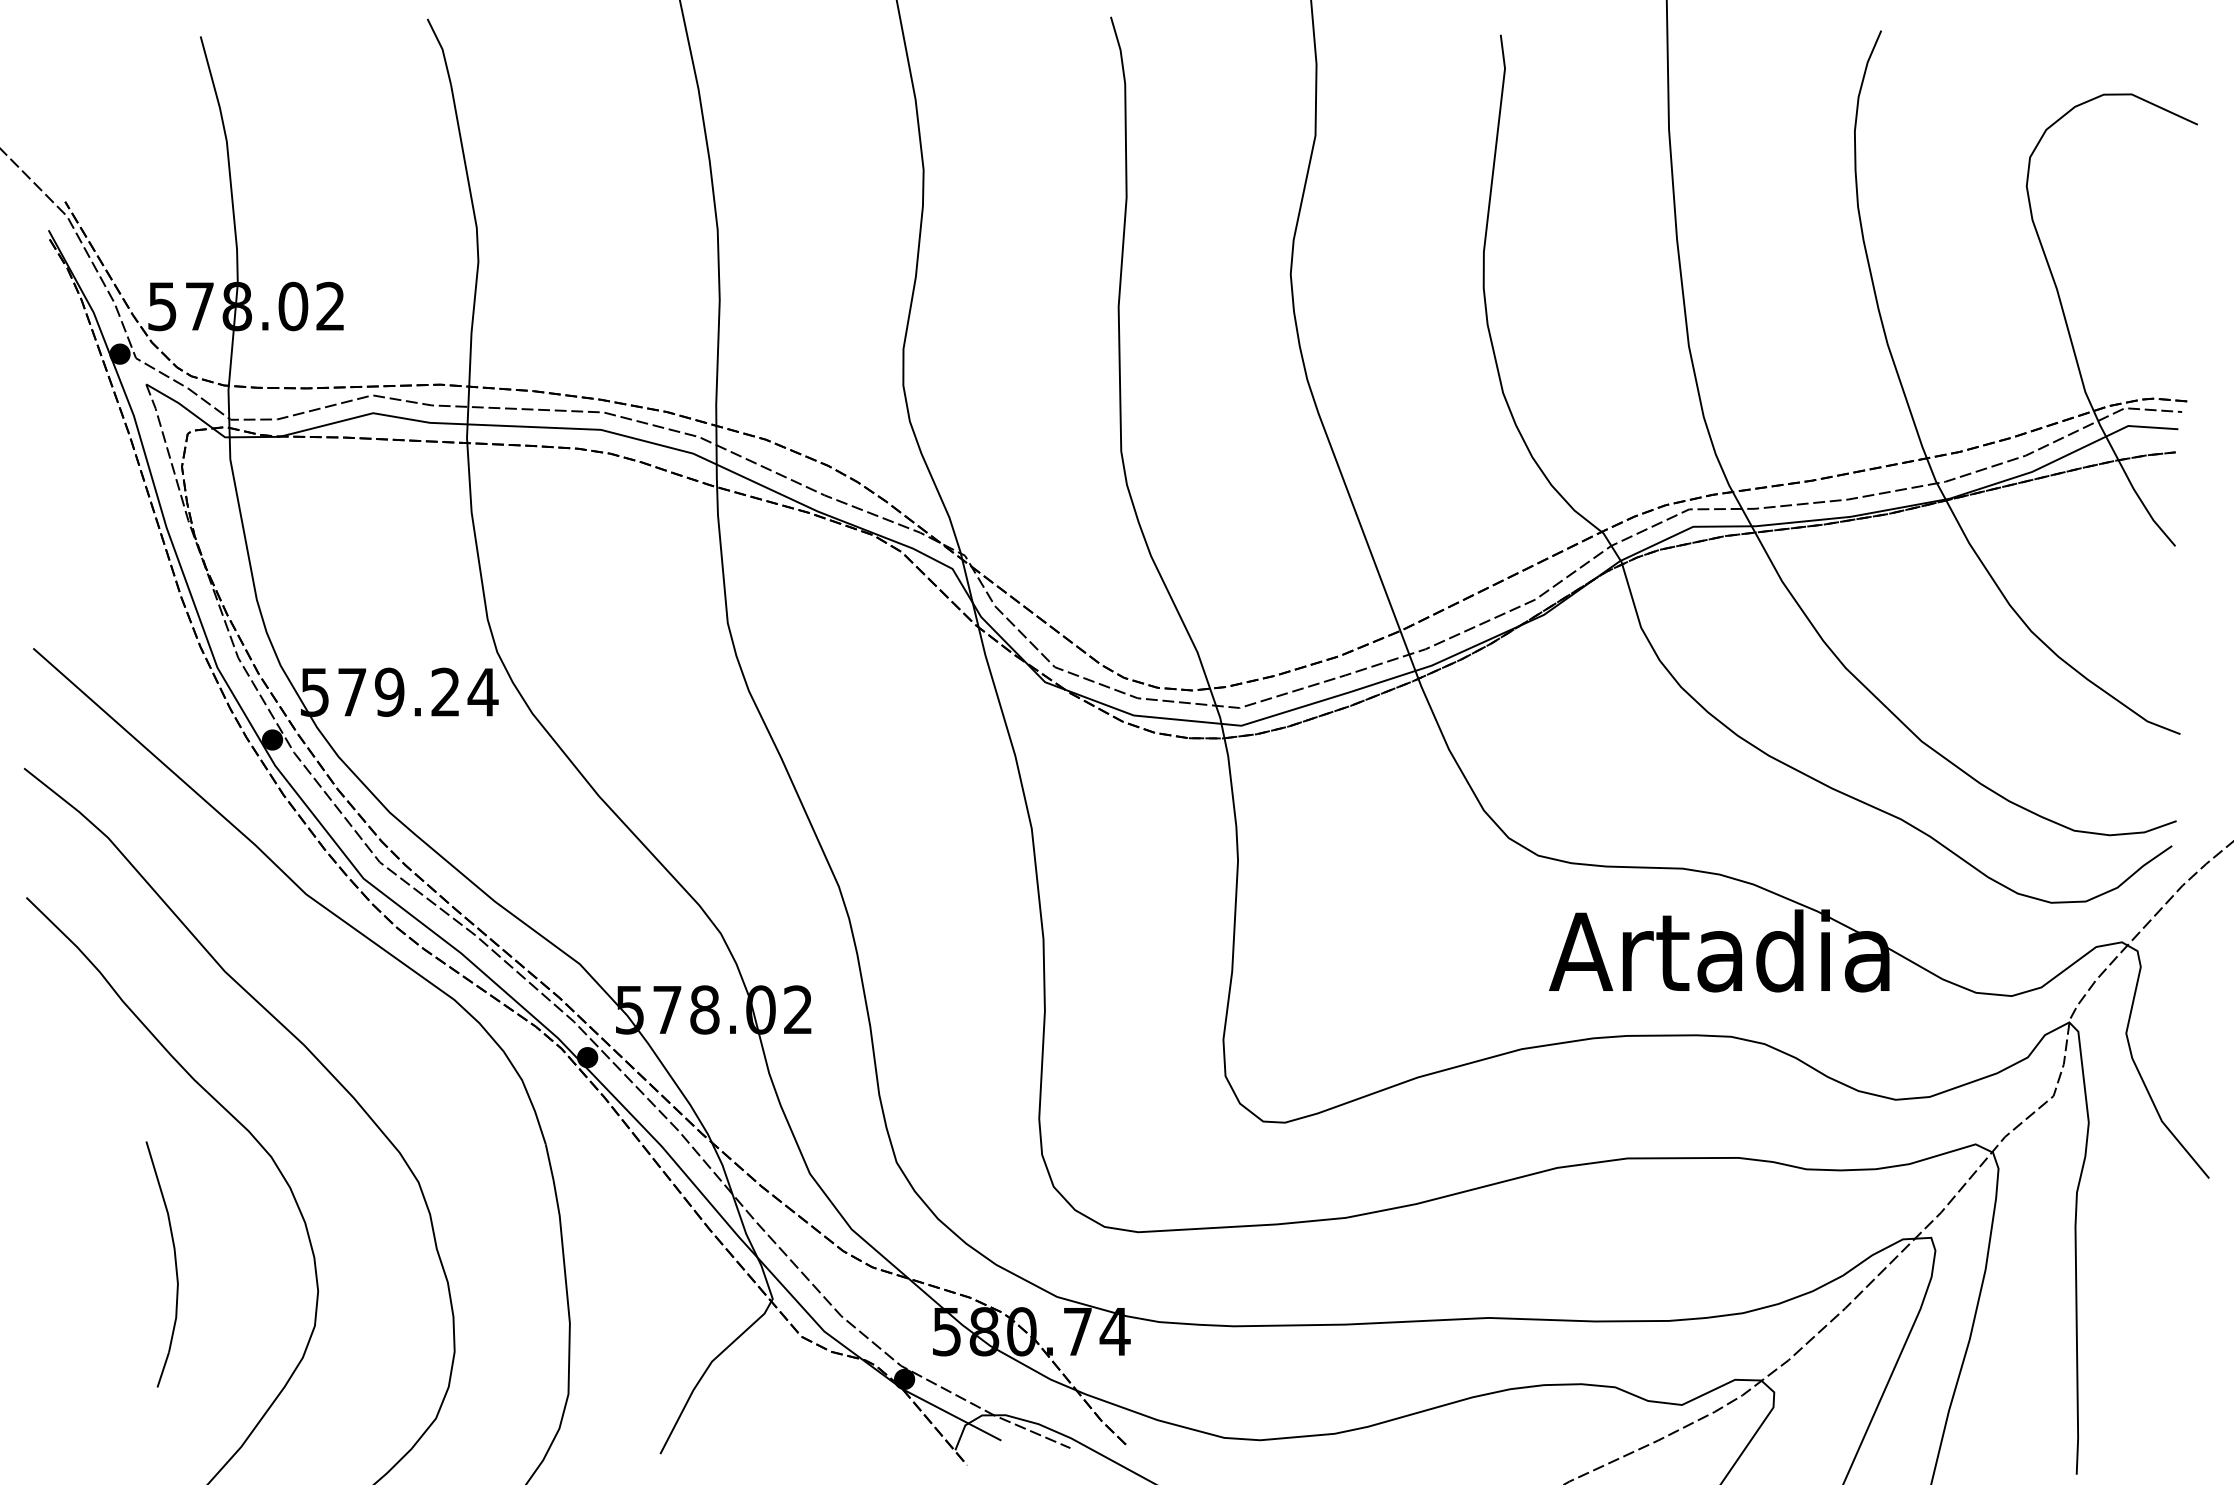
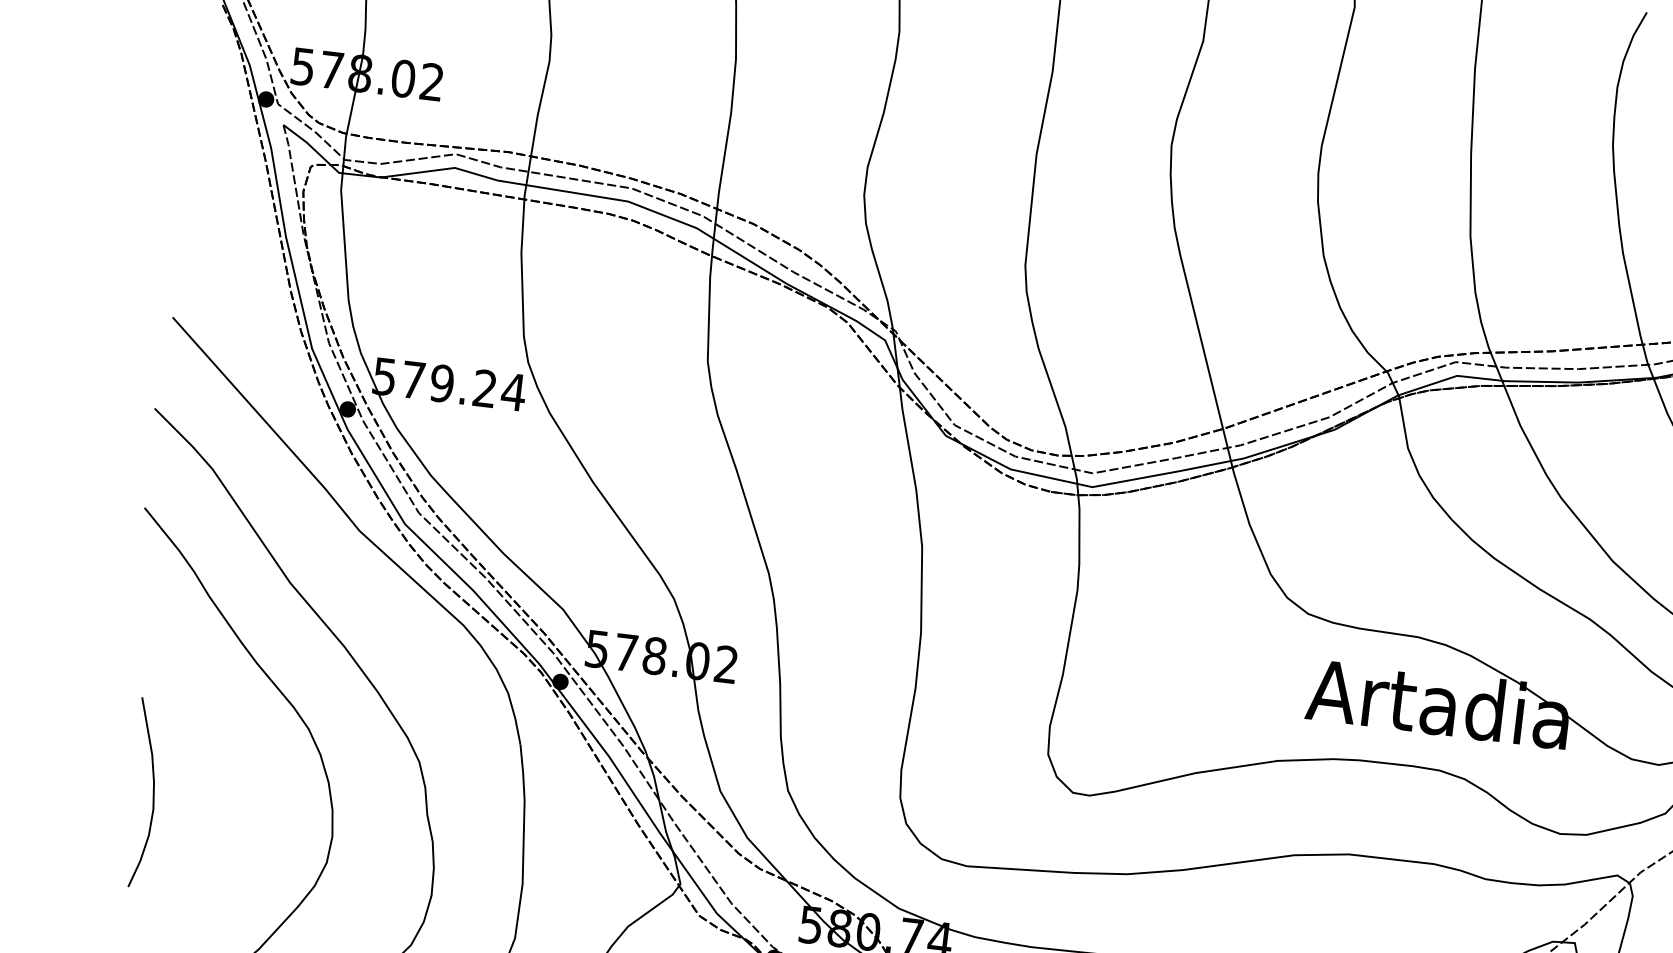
part: (174, 1261) -> (152, 791), moved

